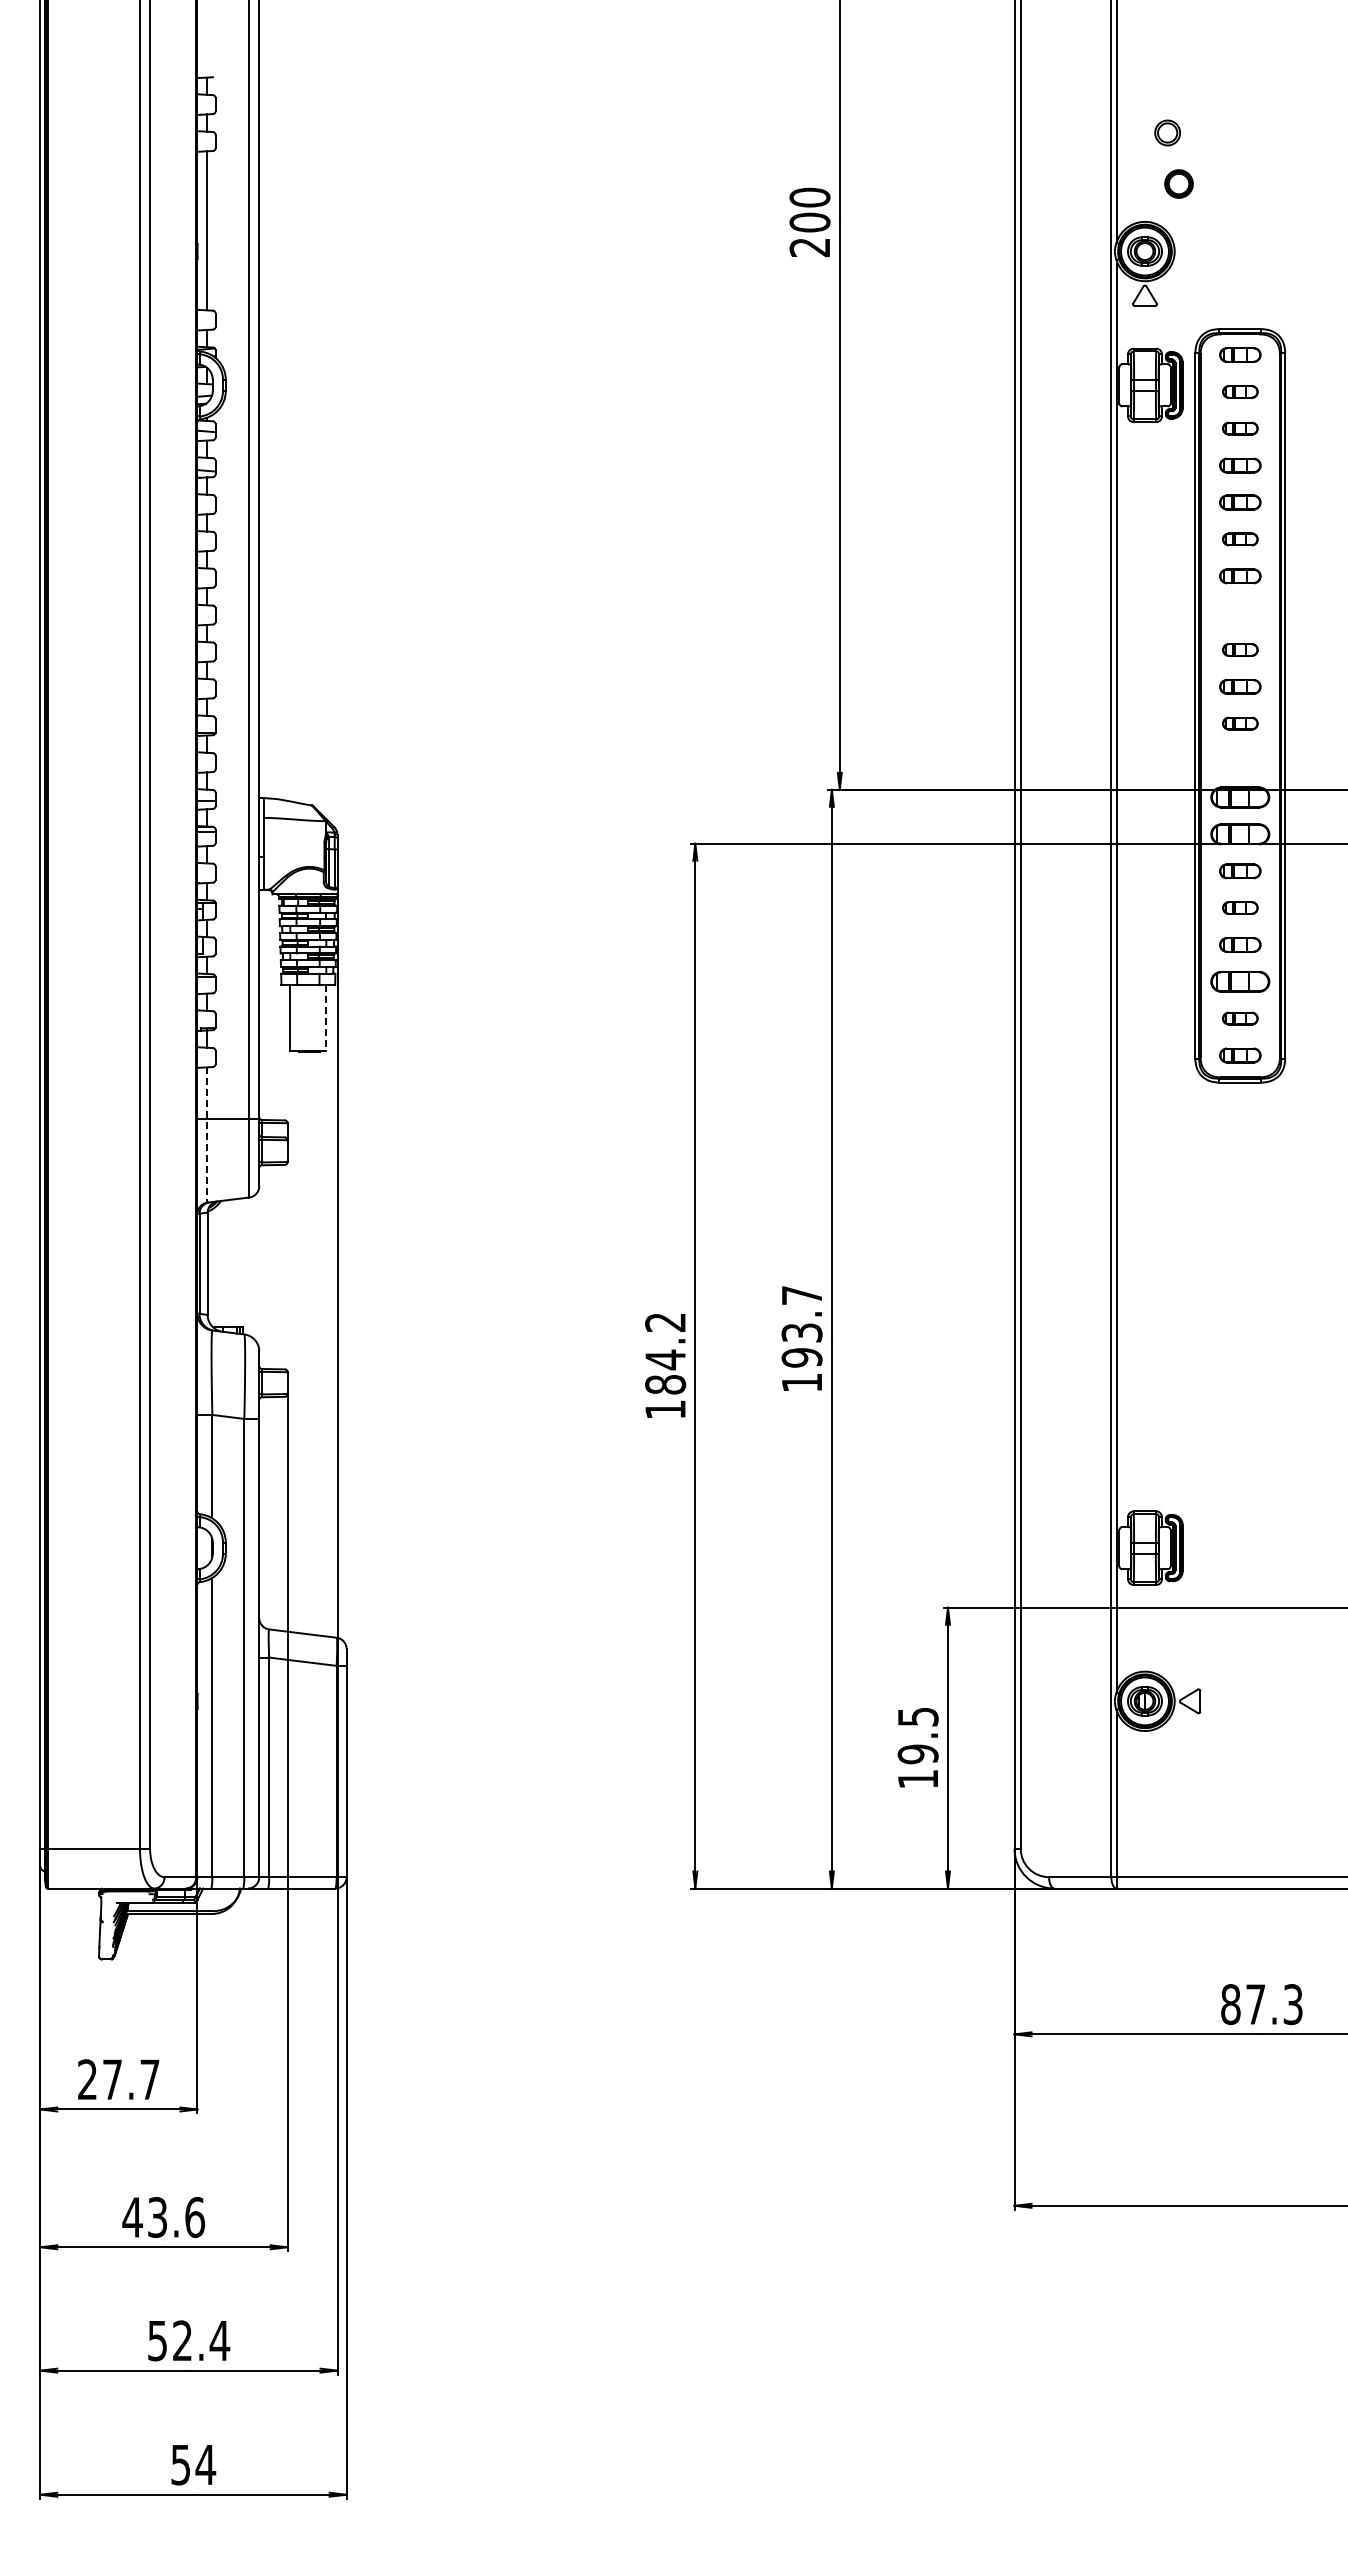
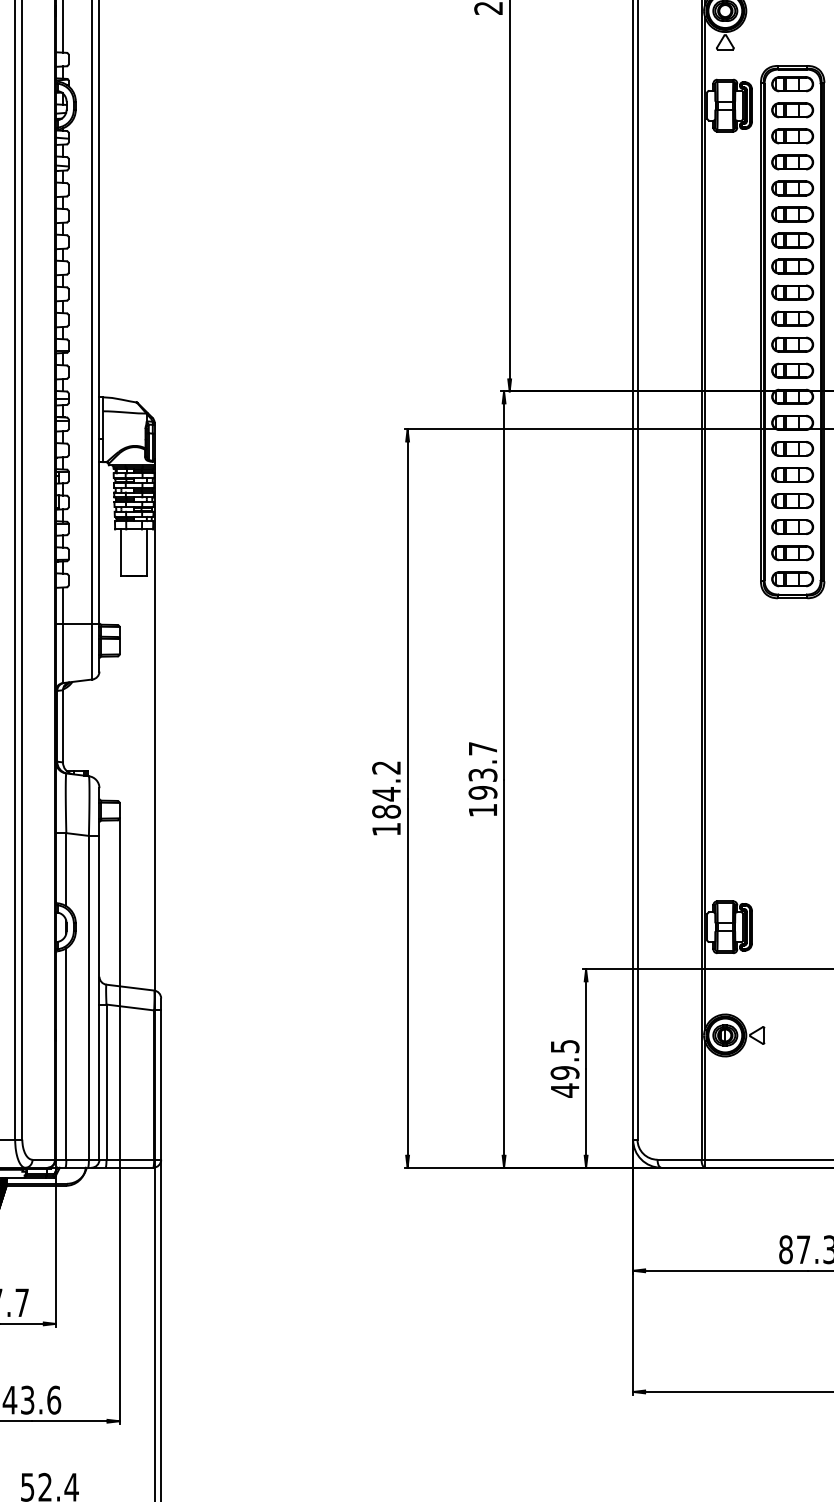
part: (1240, 354) -> (792, 83), size x1.43
part: (1240, 391) -> (792, 109), size x1.67
part: (1240, 428) -> (792, 136), size x1.67
part: (1240, 465) -> (792, 162), size x1.43
part: (1240, 502) -> (792, 188), size x1.43
part: (1240, 539) -> (792, 214), size x1.67
part: (1240, 576) -> (792, 240), size x1.43
part: (1240, 613) -> (792, 266), added
part: (1240, 649) -> (792, 292), size x1.67
part: (1240, 686) -> (792, 318), size x1.43
part: (1240, 723) -> (792, 344), size x1.67
part: (1240, 760) -> (792, 370), added
part: (1240, 871) -> (792, 449), size x1.43
part: (1240, 907) -> (792, 474), size x1.67
part: (1240, 944) -> (792, 500), size x1.43
line: (326, 1018) -> (146, 553), dashed -> solid
part: (1240, 1018) -> (792, 553), size x1.67
part: (1240, 1055) -> (792, 579), size x1.43
line: (207, 1135) -> (62, 635), dashed -> solid
text: (917, 1779) -> (564, 1090), 19.5 -> 49.5

